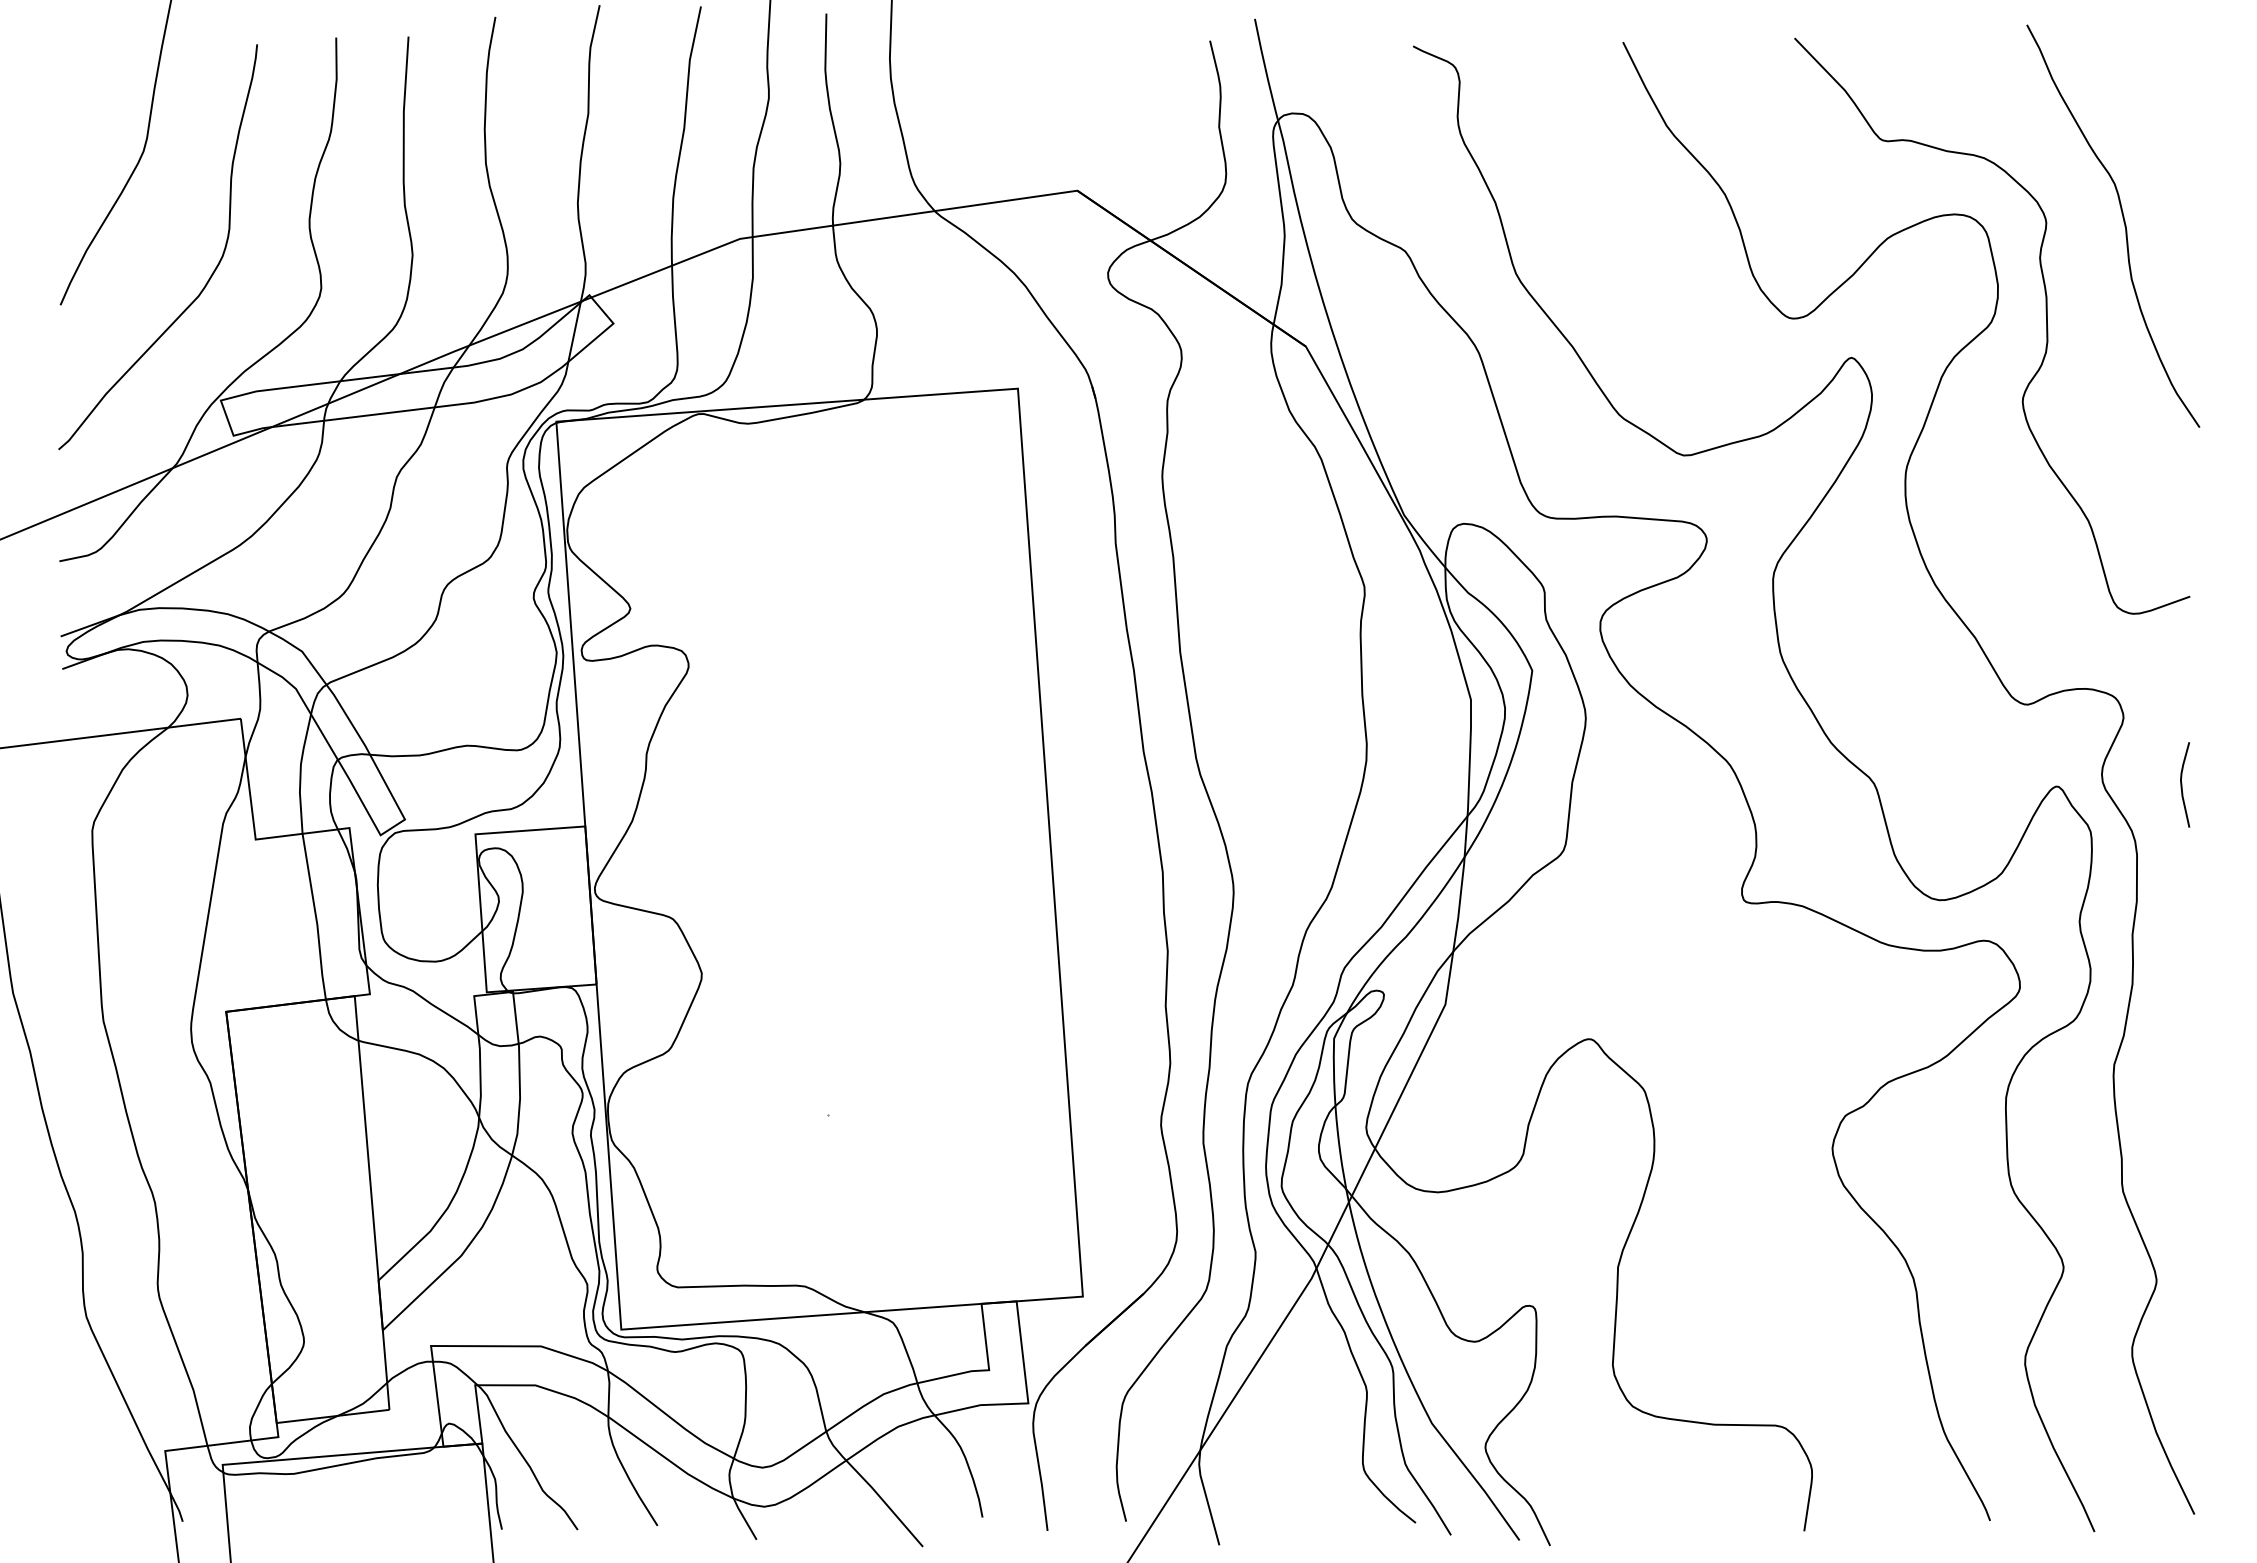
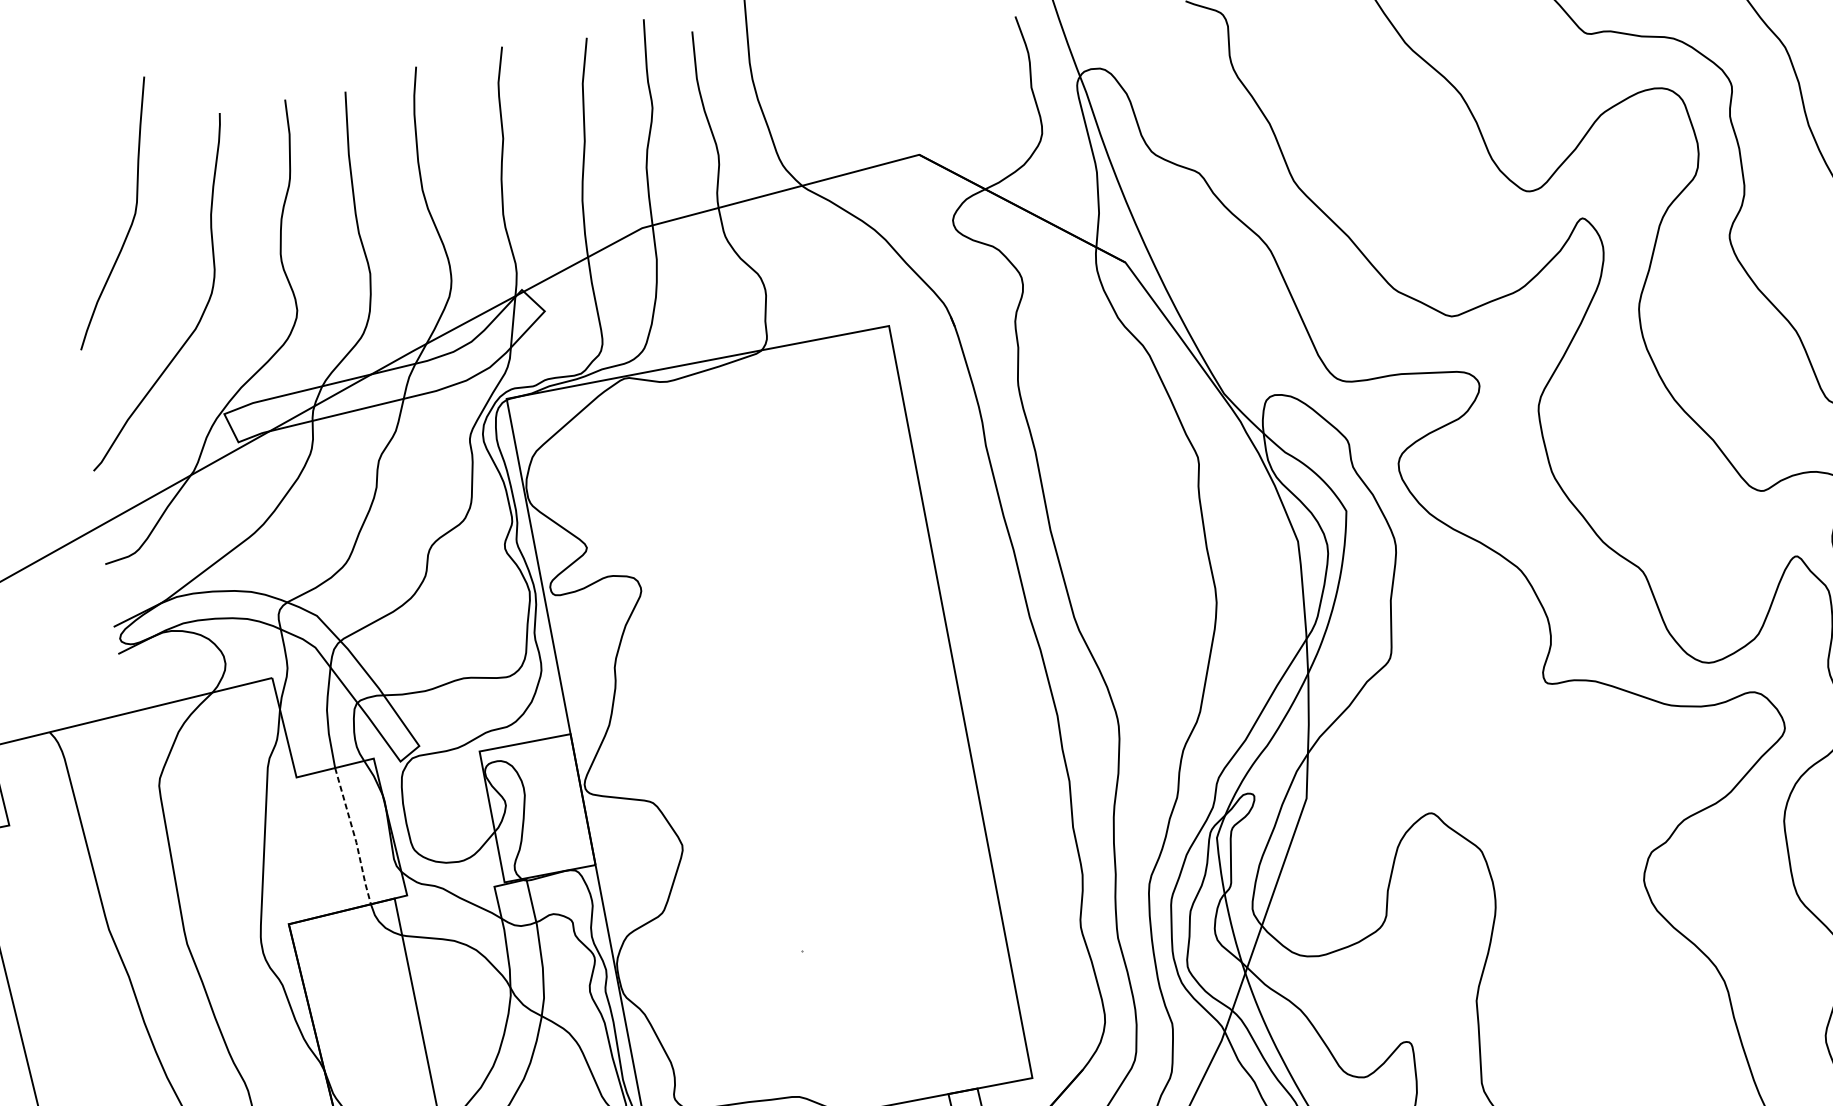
line: (316, 917) -> (355, 836), solid -> dashed

